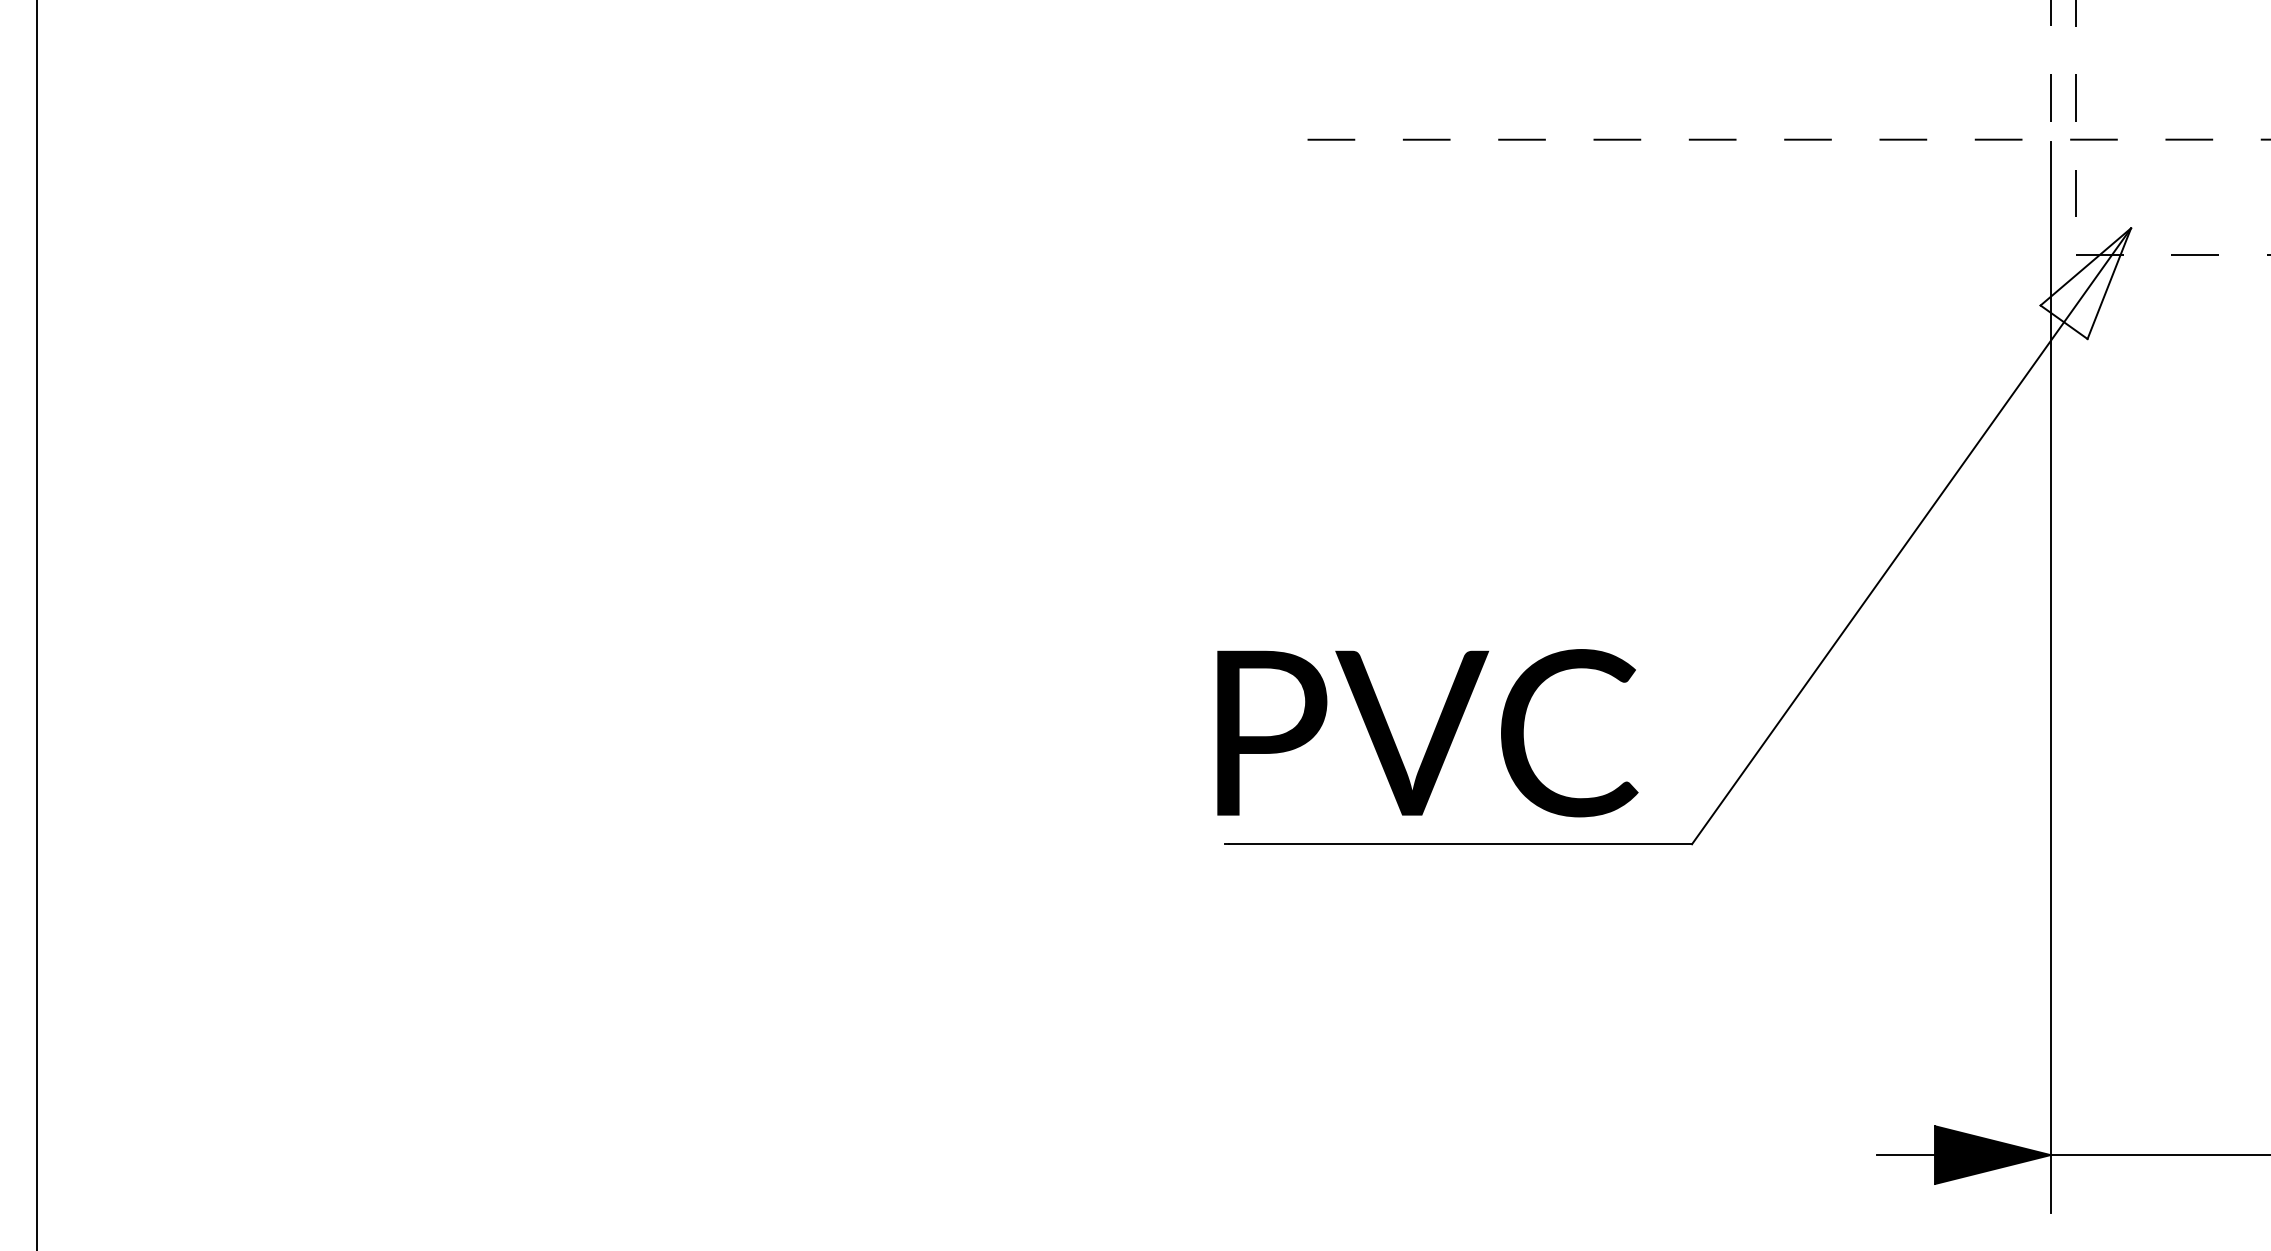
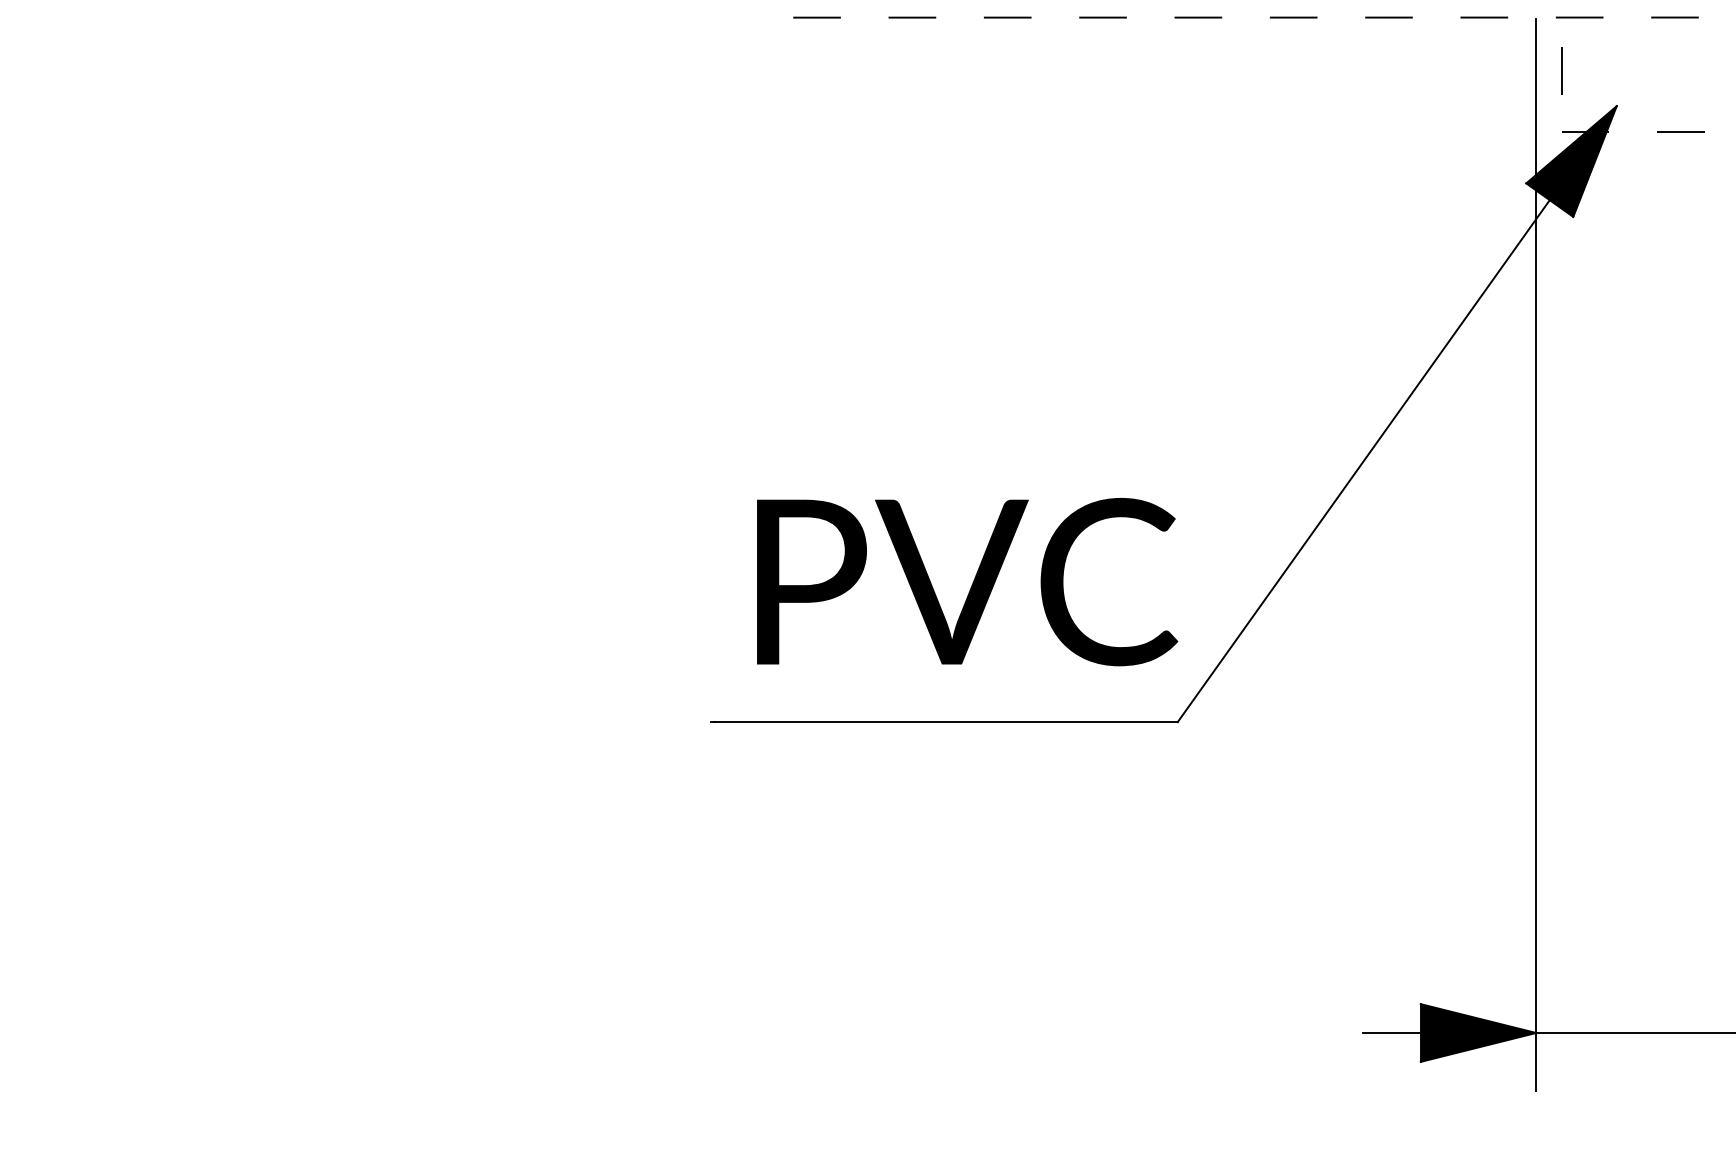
fill: (2085, 283) -> (1571, 161), added
text: (1427, 733) -> (967, 582), moved

